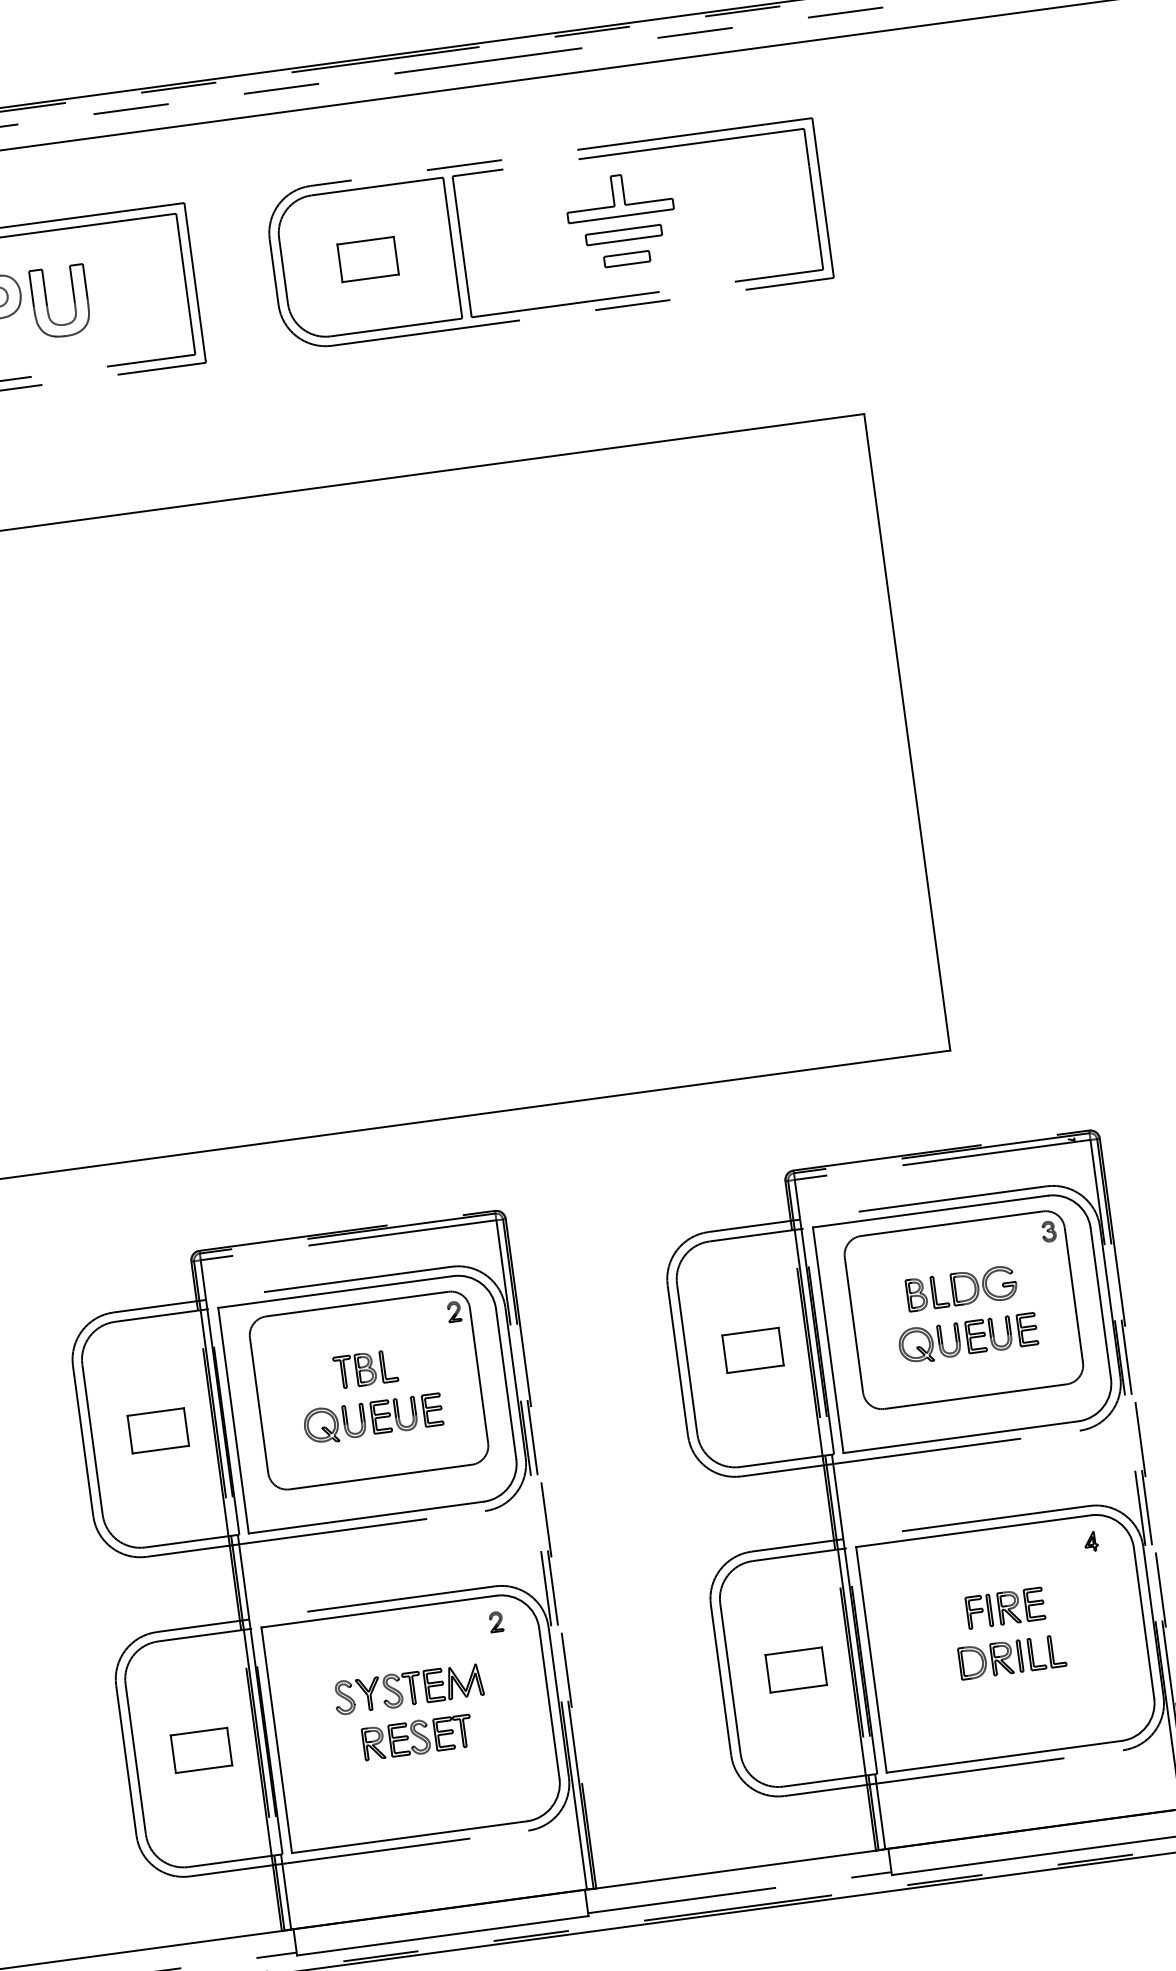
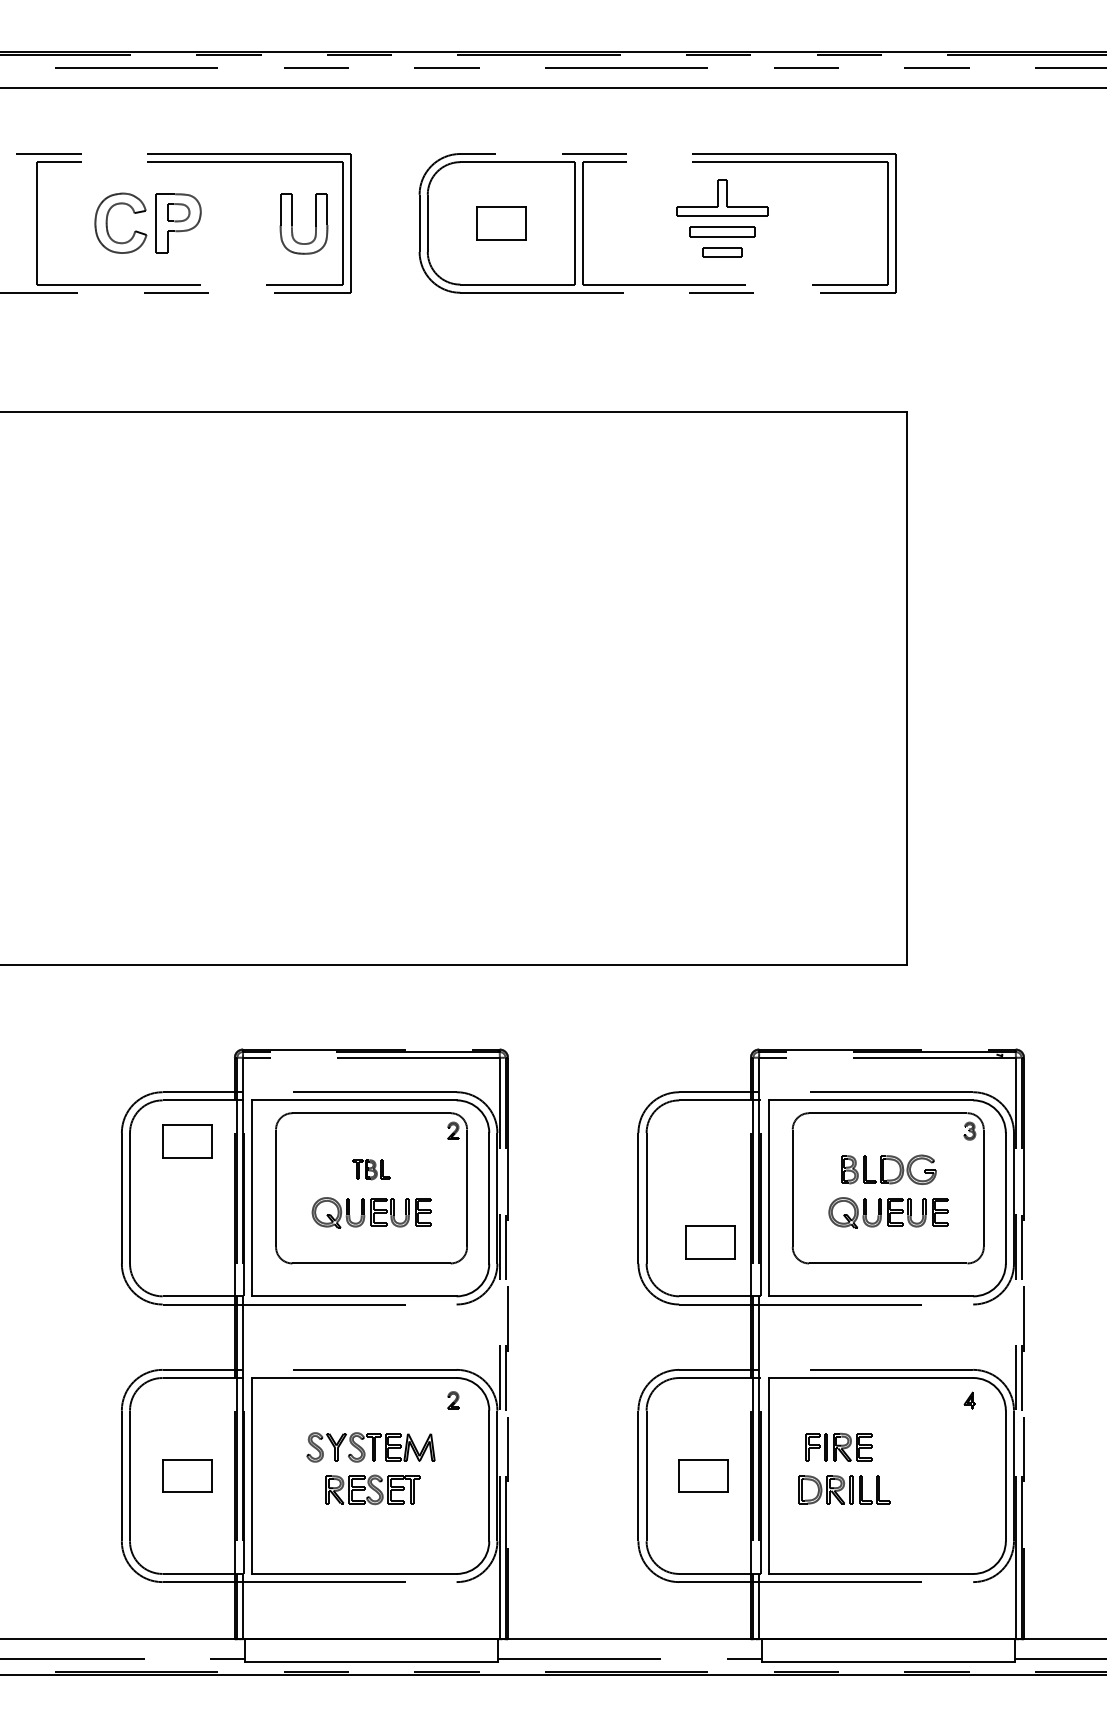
part: (47, 303) -> (292, 223), moved
part: (752, 1350) -> (710, 1242), moved
part: (366, 1368) -> (371, 1169), size x0.7
part: (158, 1430) -> (187, 1141), moved
part: (1004, 1607) -> (838, 1446), moved
part: (1012, 1656) -> (844, 1489), moved

